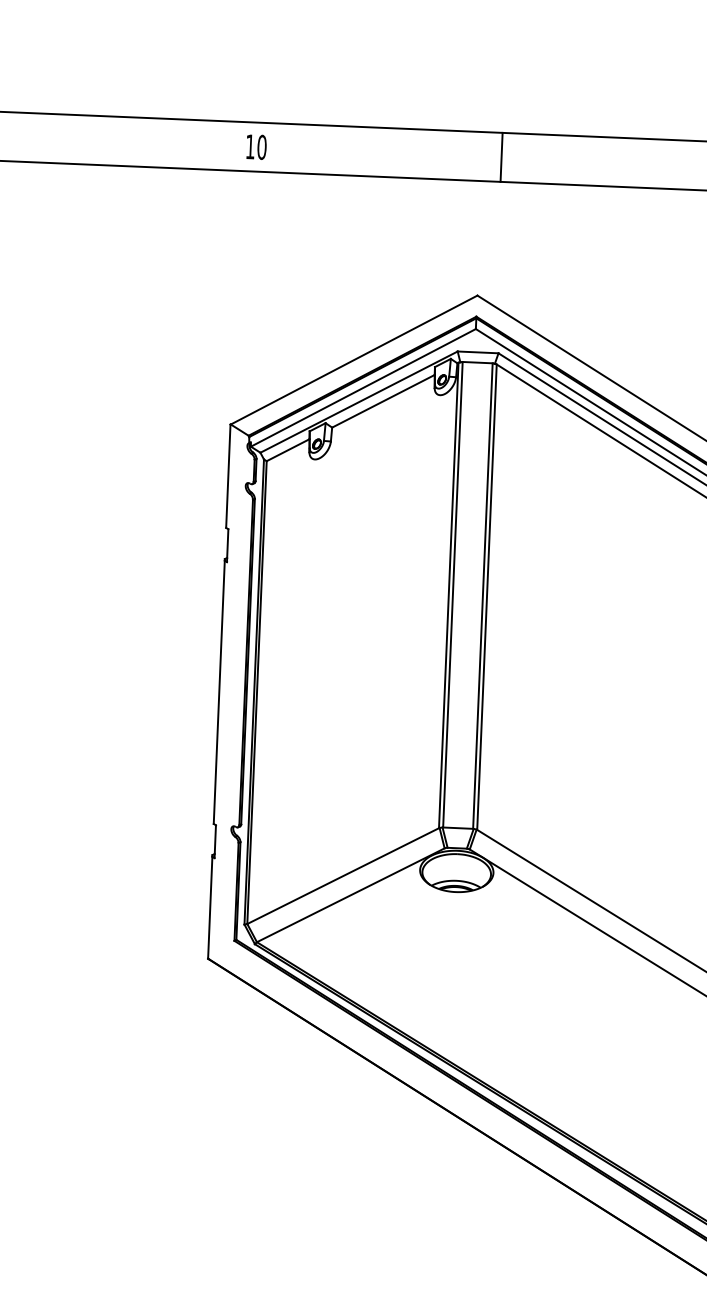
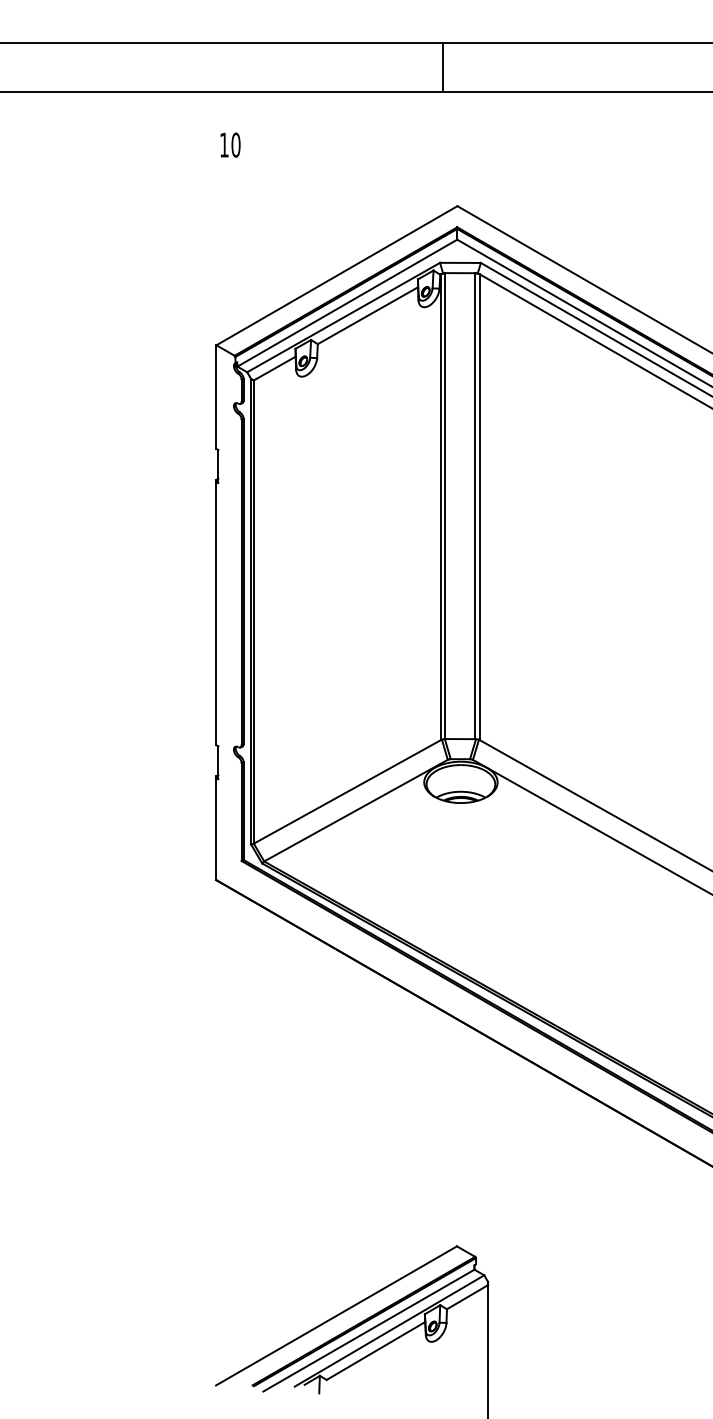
text: (256, 146) -> (230, 144), moved
line: (501, 156) -> (442, 66), moved

